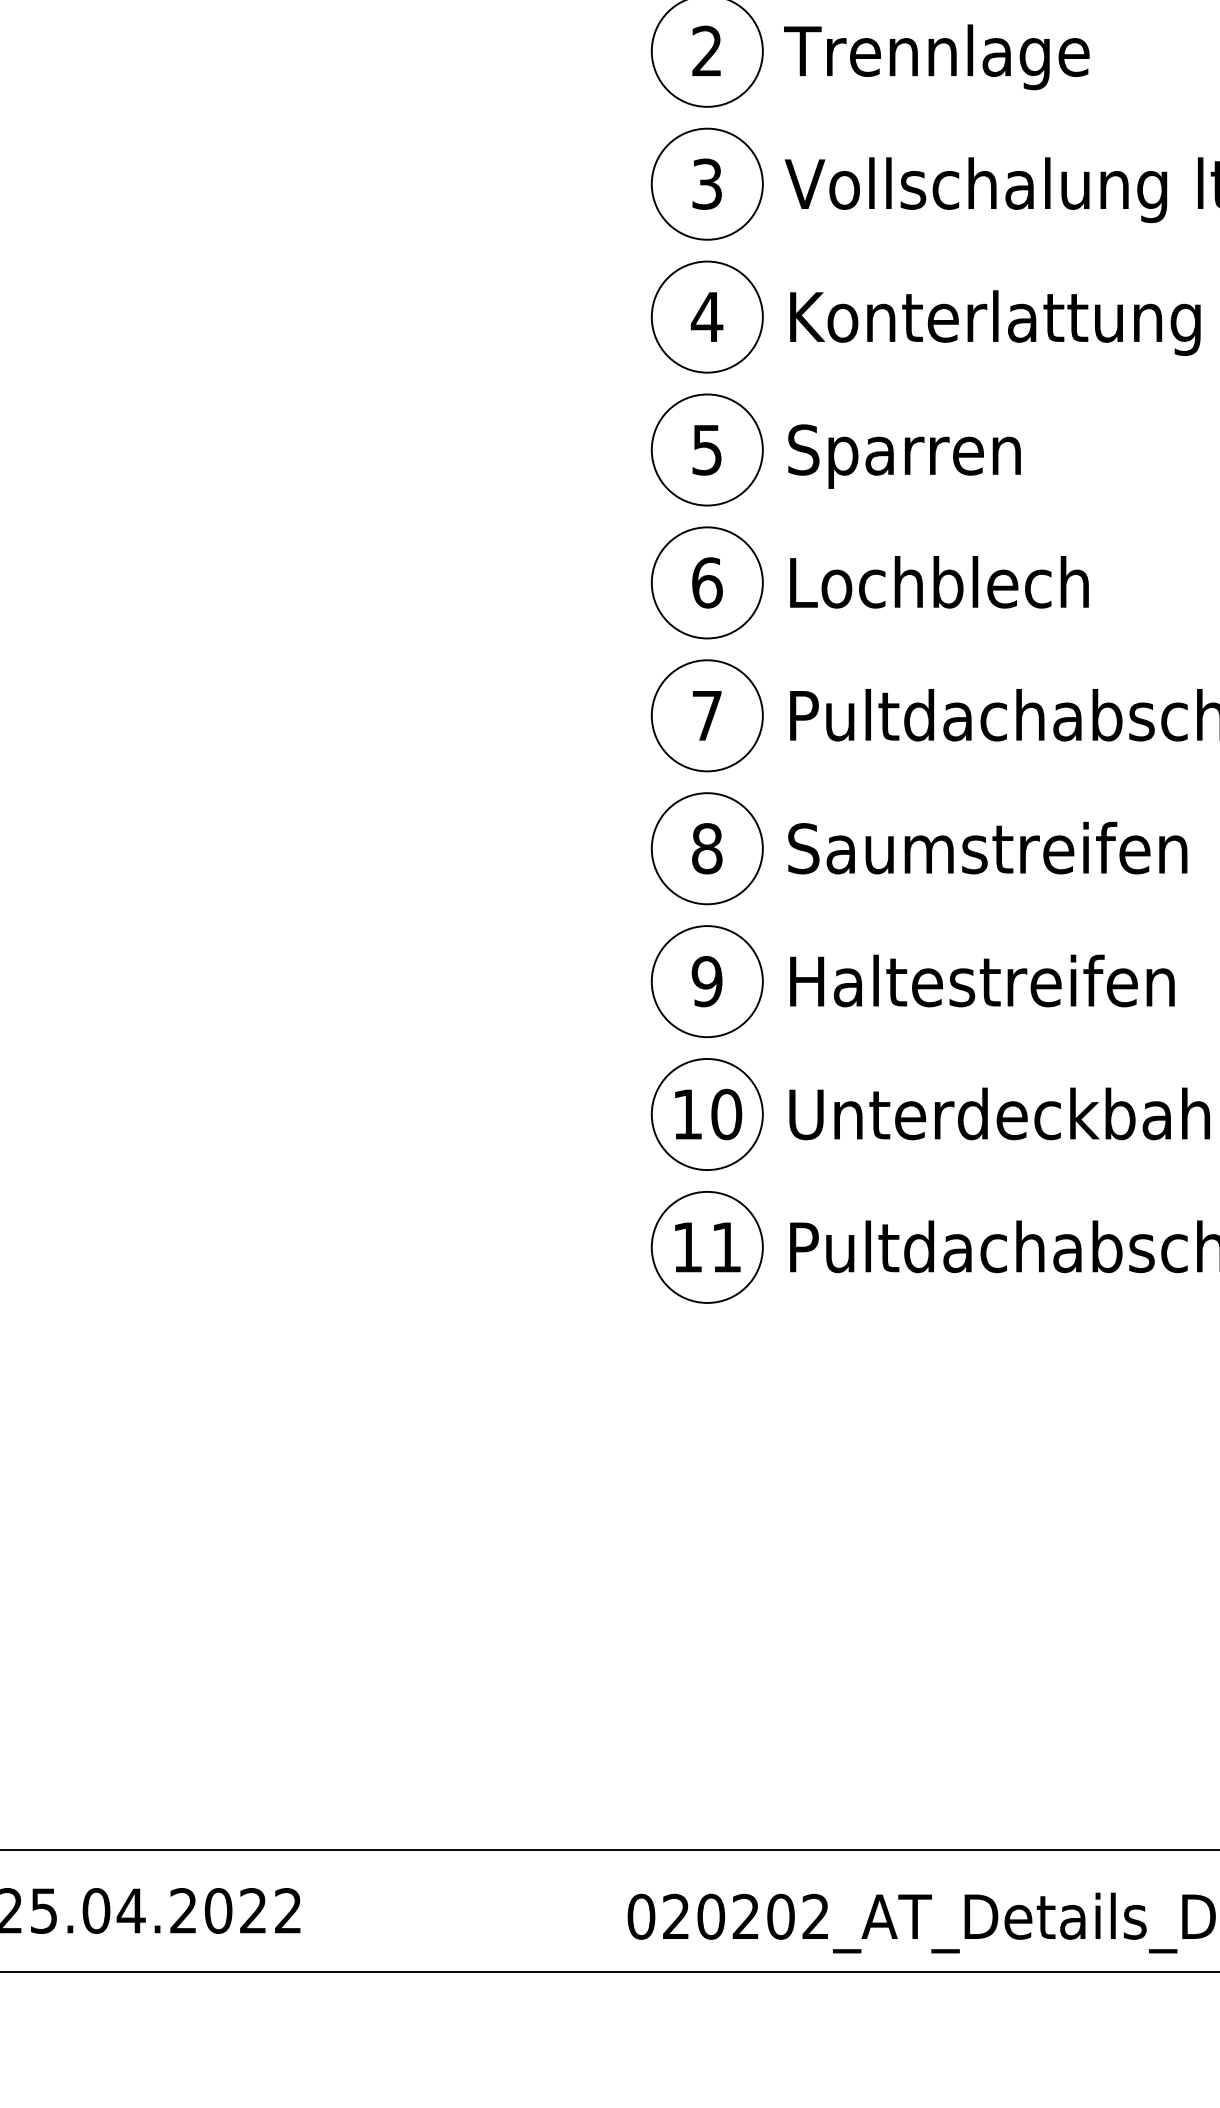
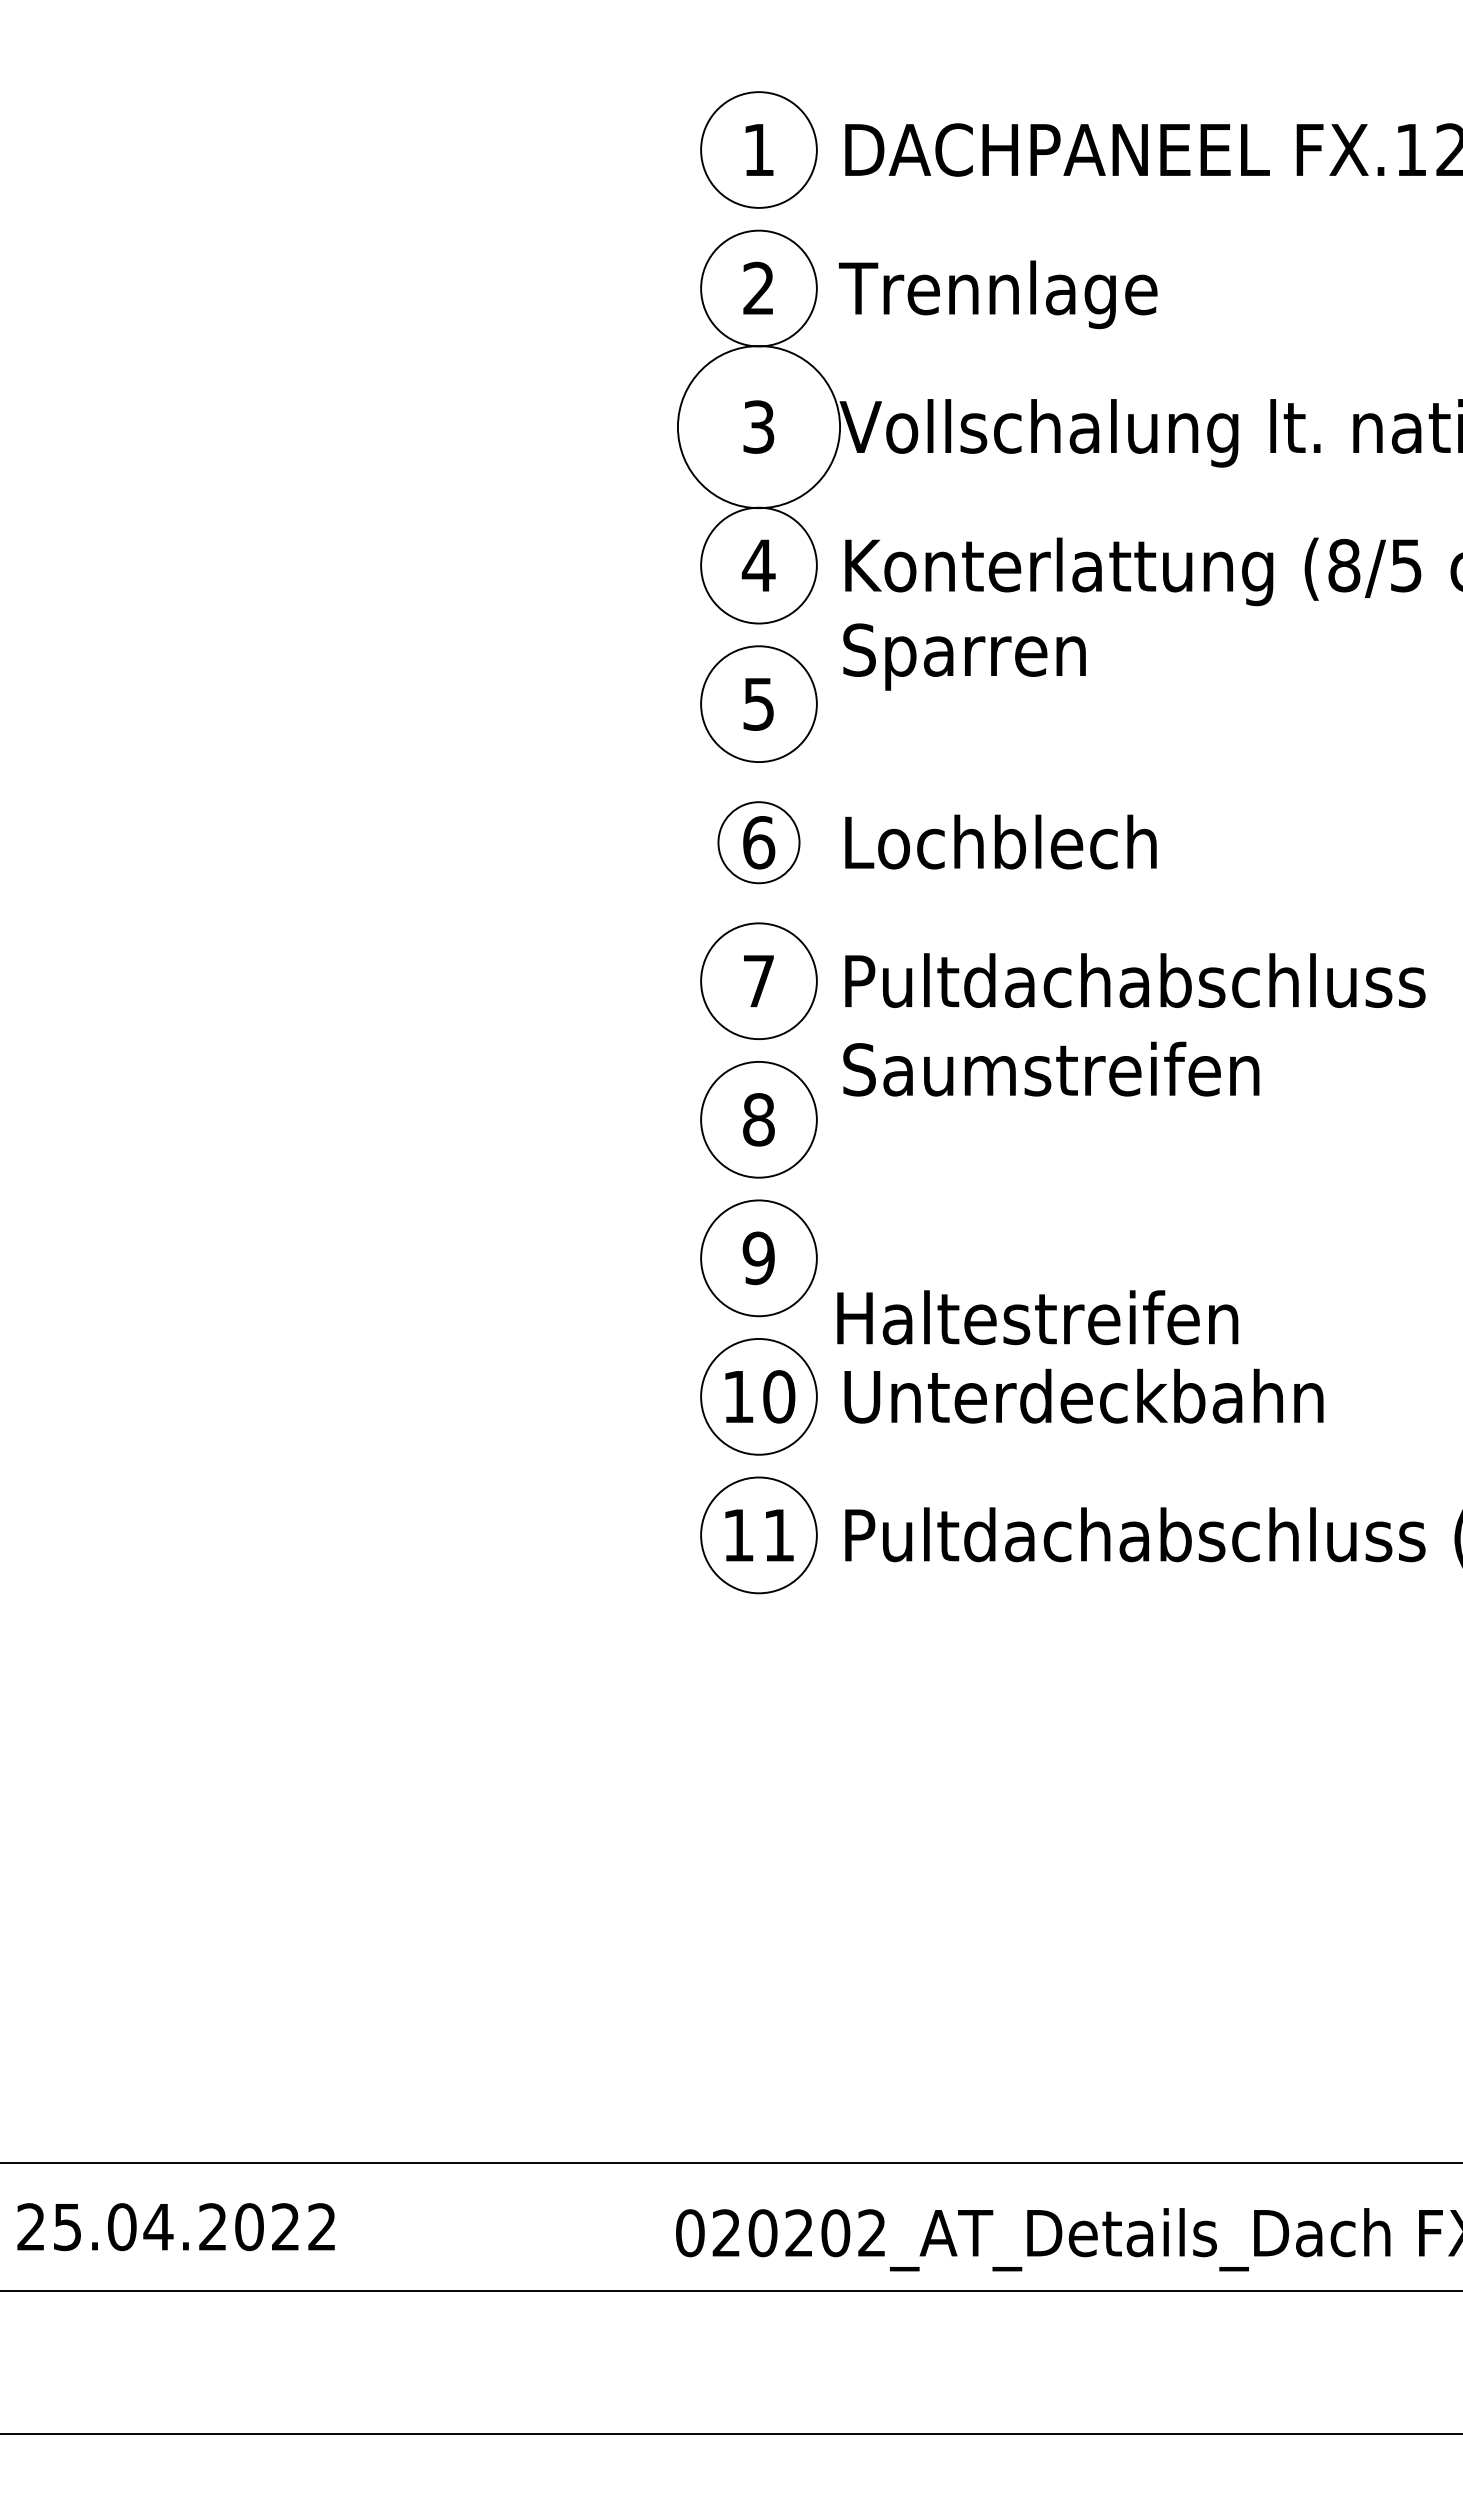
circle: (706, 184) -> (758, 427), size x1.4
text: (904, 456) -> (964, 656), moved
circle: (706, 582) -> (758, 842), size x0.7
text: (987, 847) -> (1051, 1068), moved
text: (982, 980) -> (1037, 1317), moved

